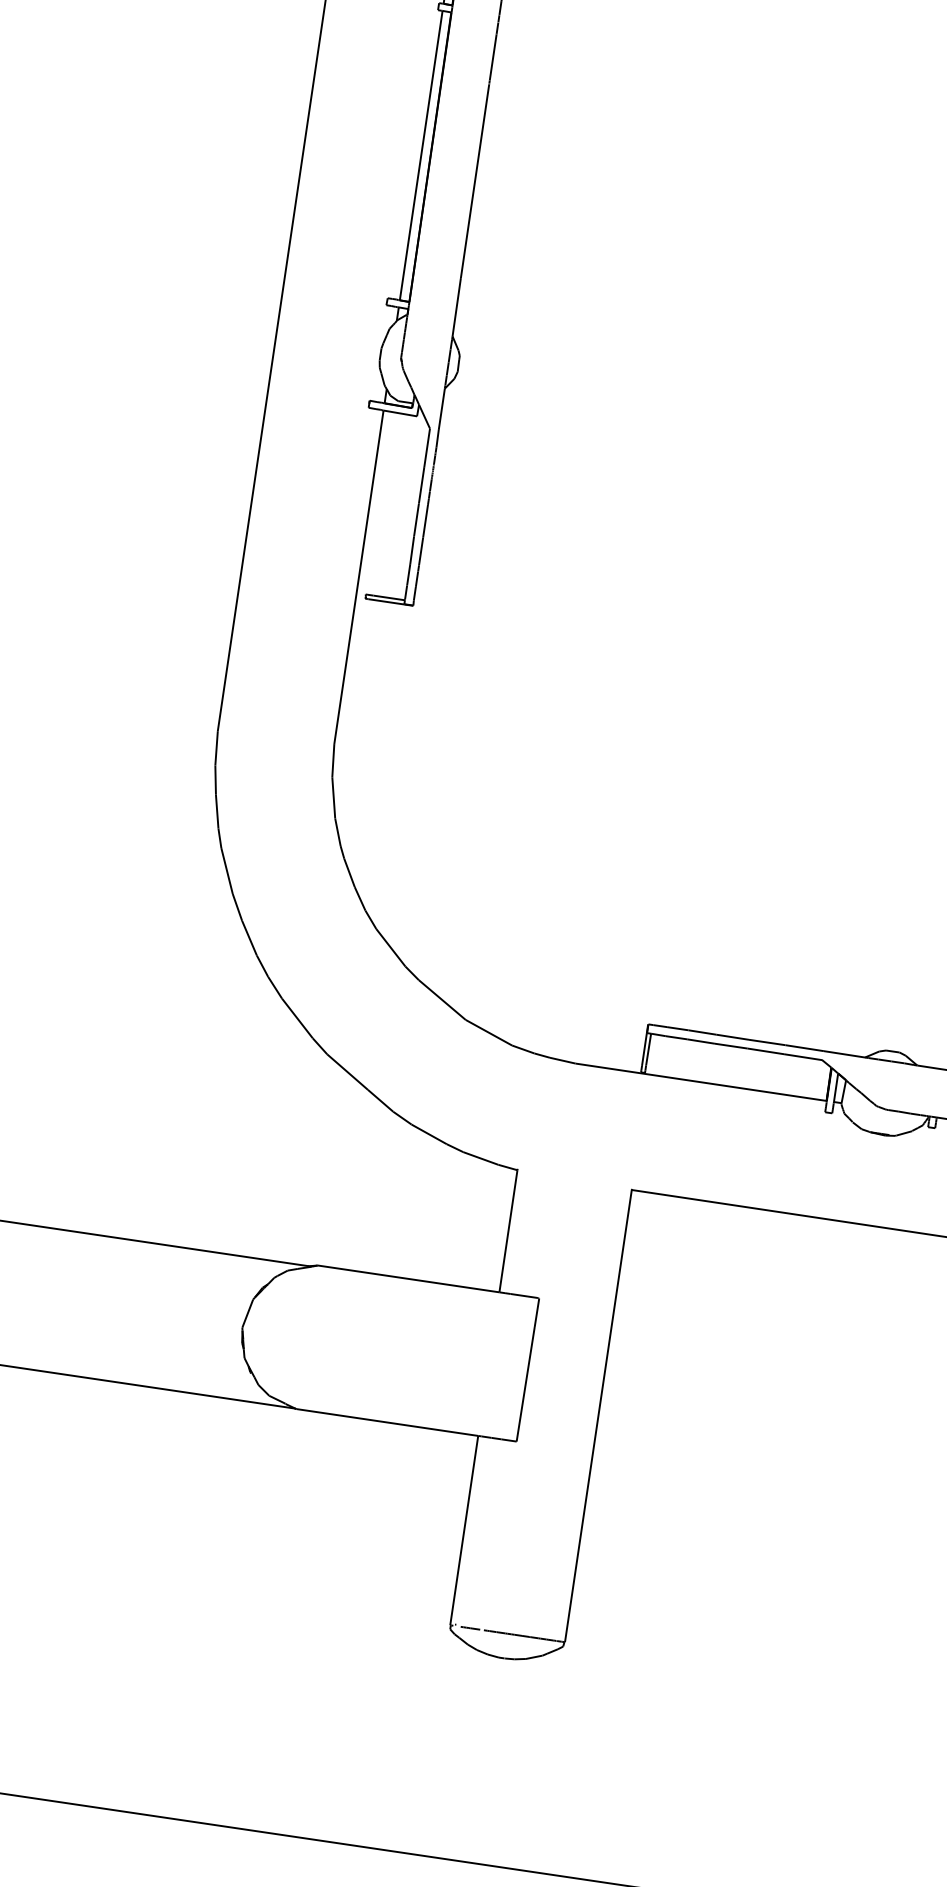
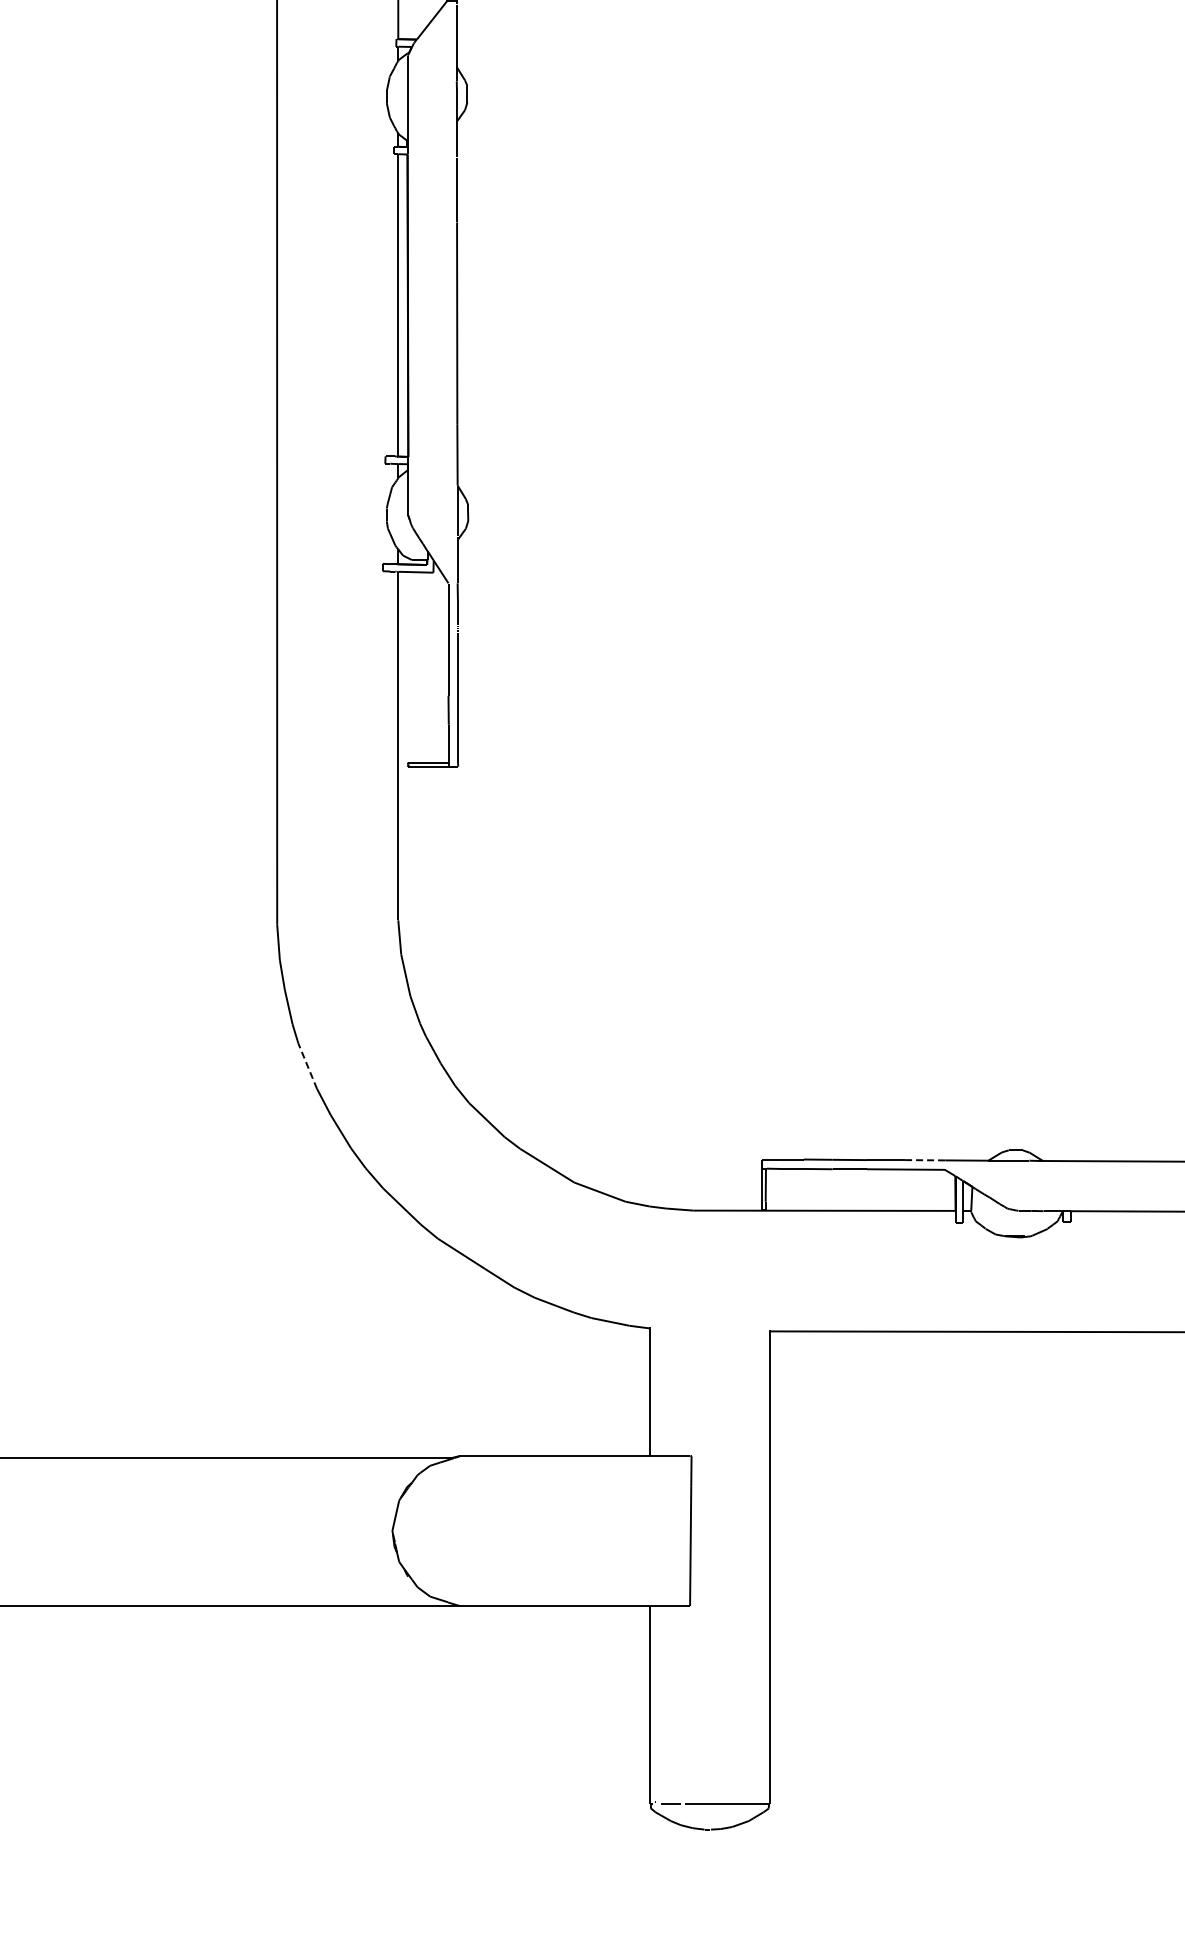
line: (226, 870) -> (307, 1065), solid -> dashed
line: (804, 1048) -> (925, 1160), solid -> dashed

